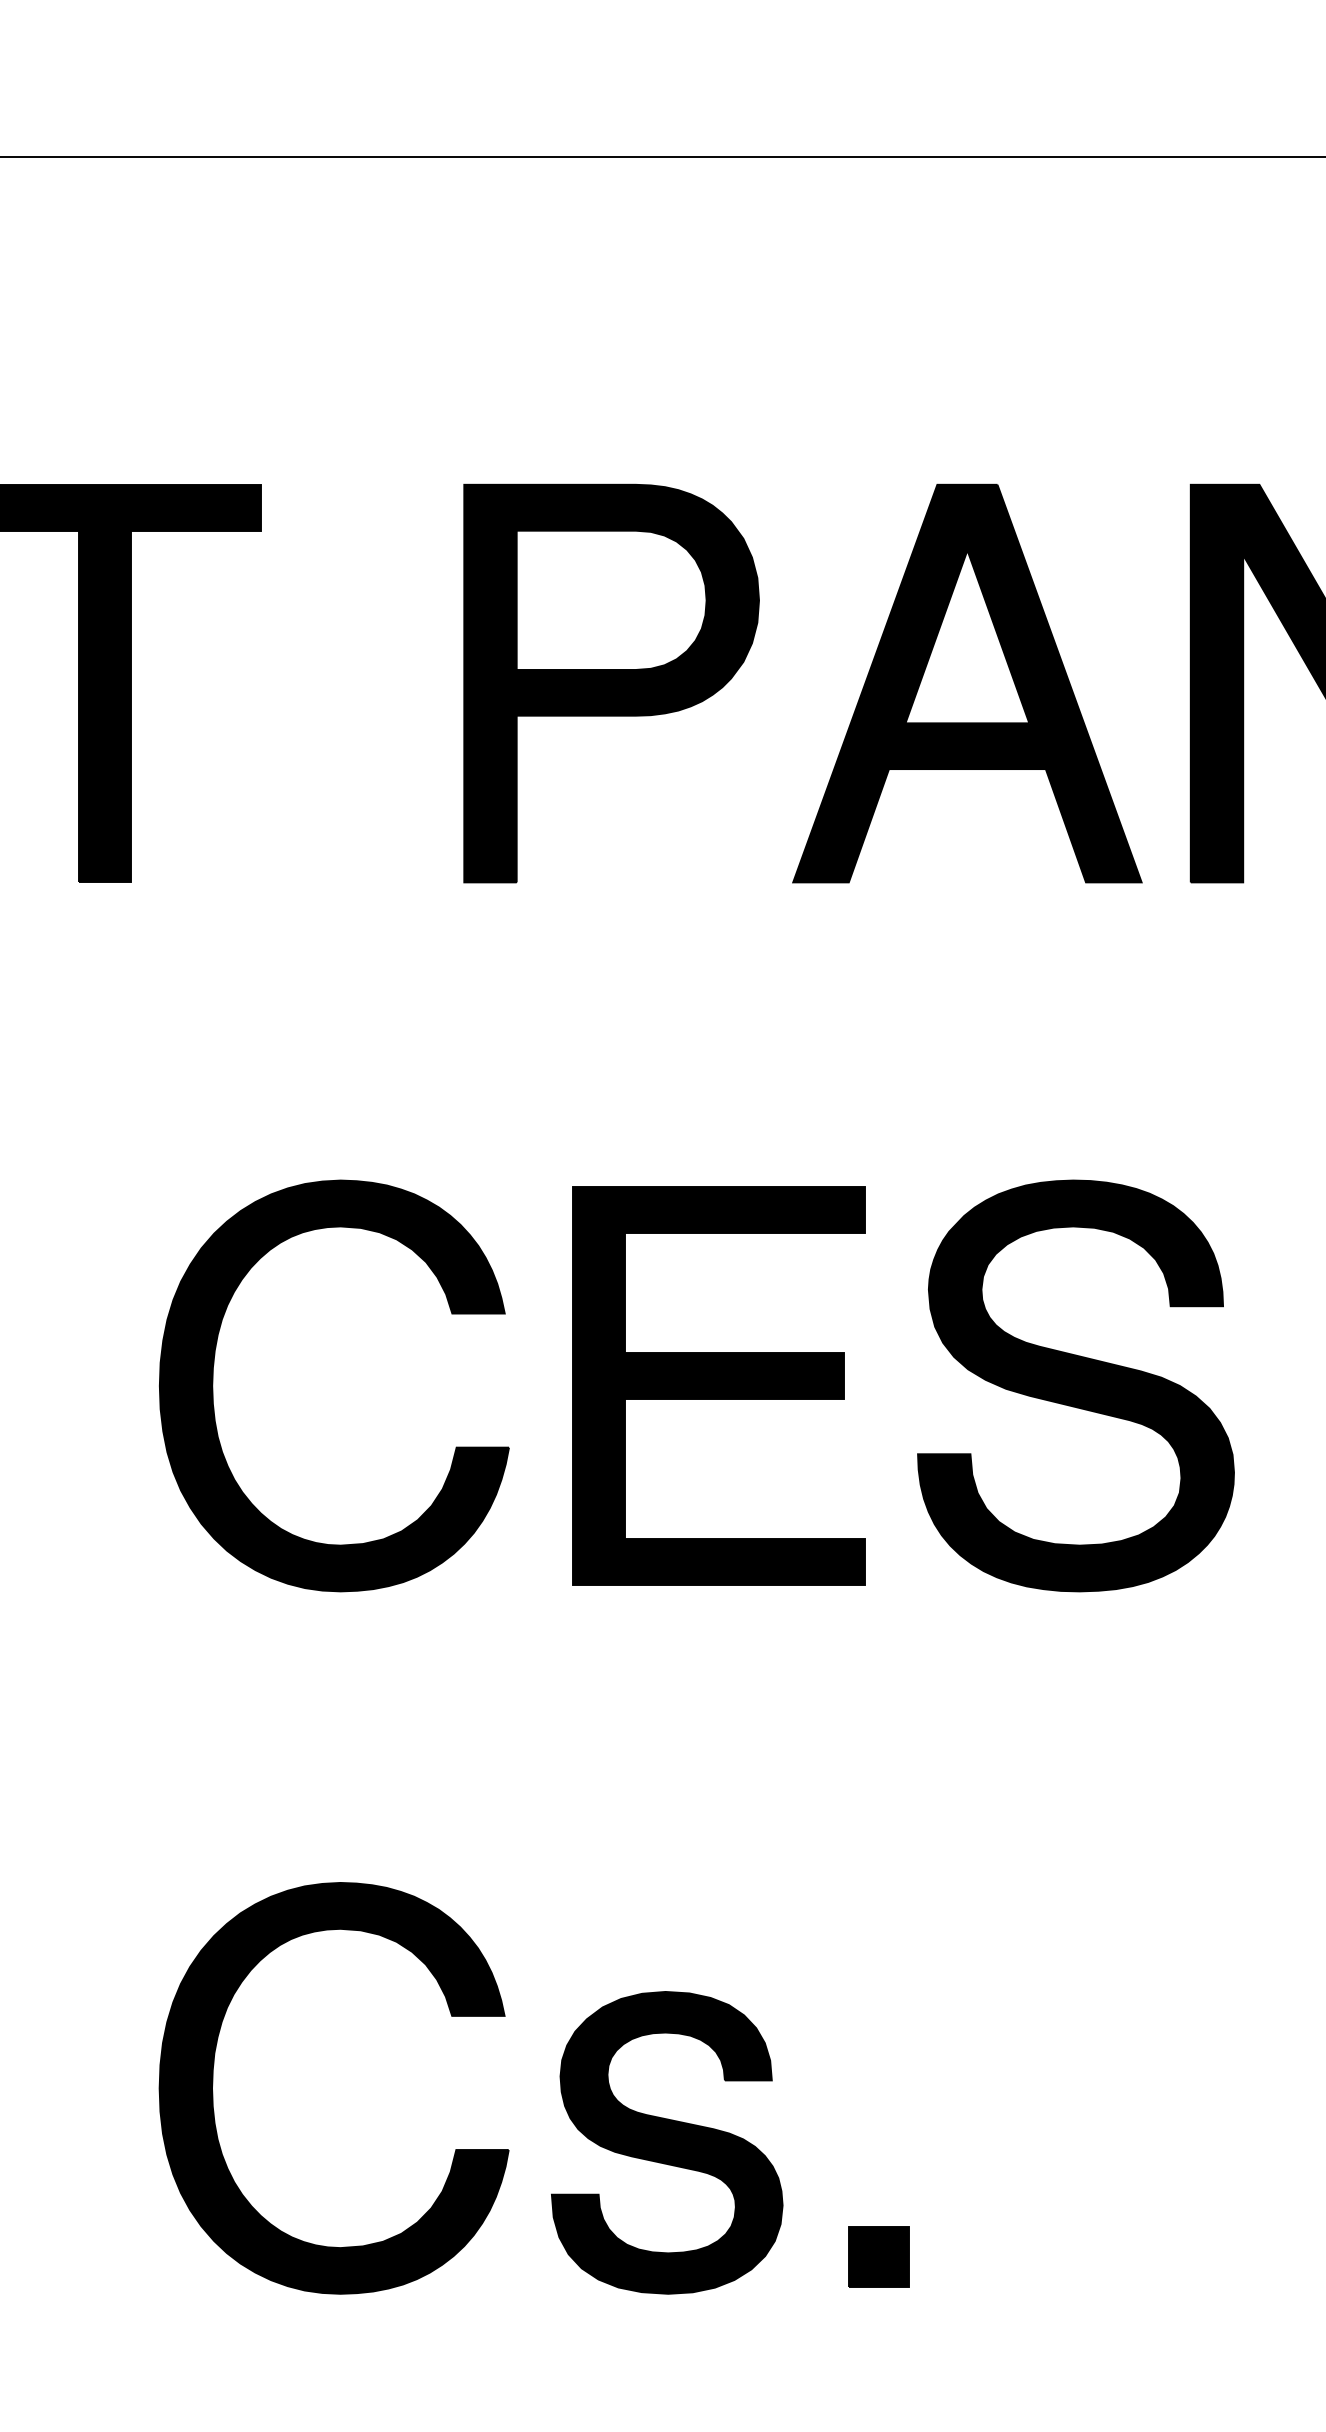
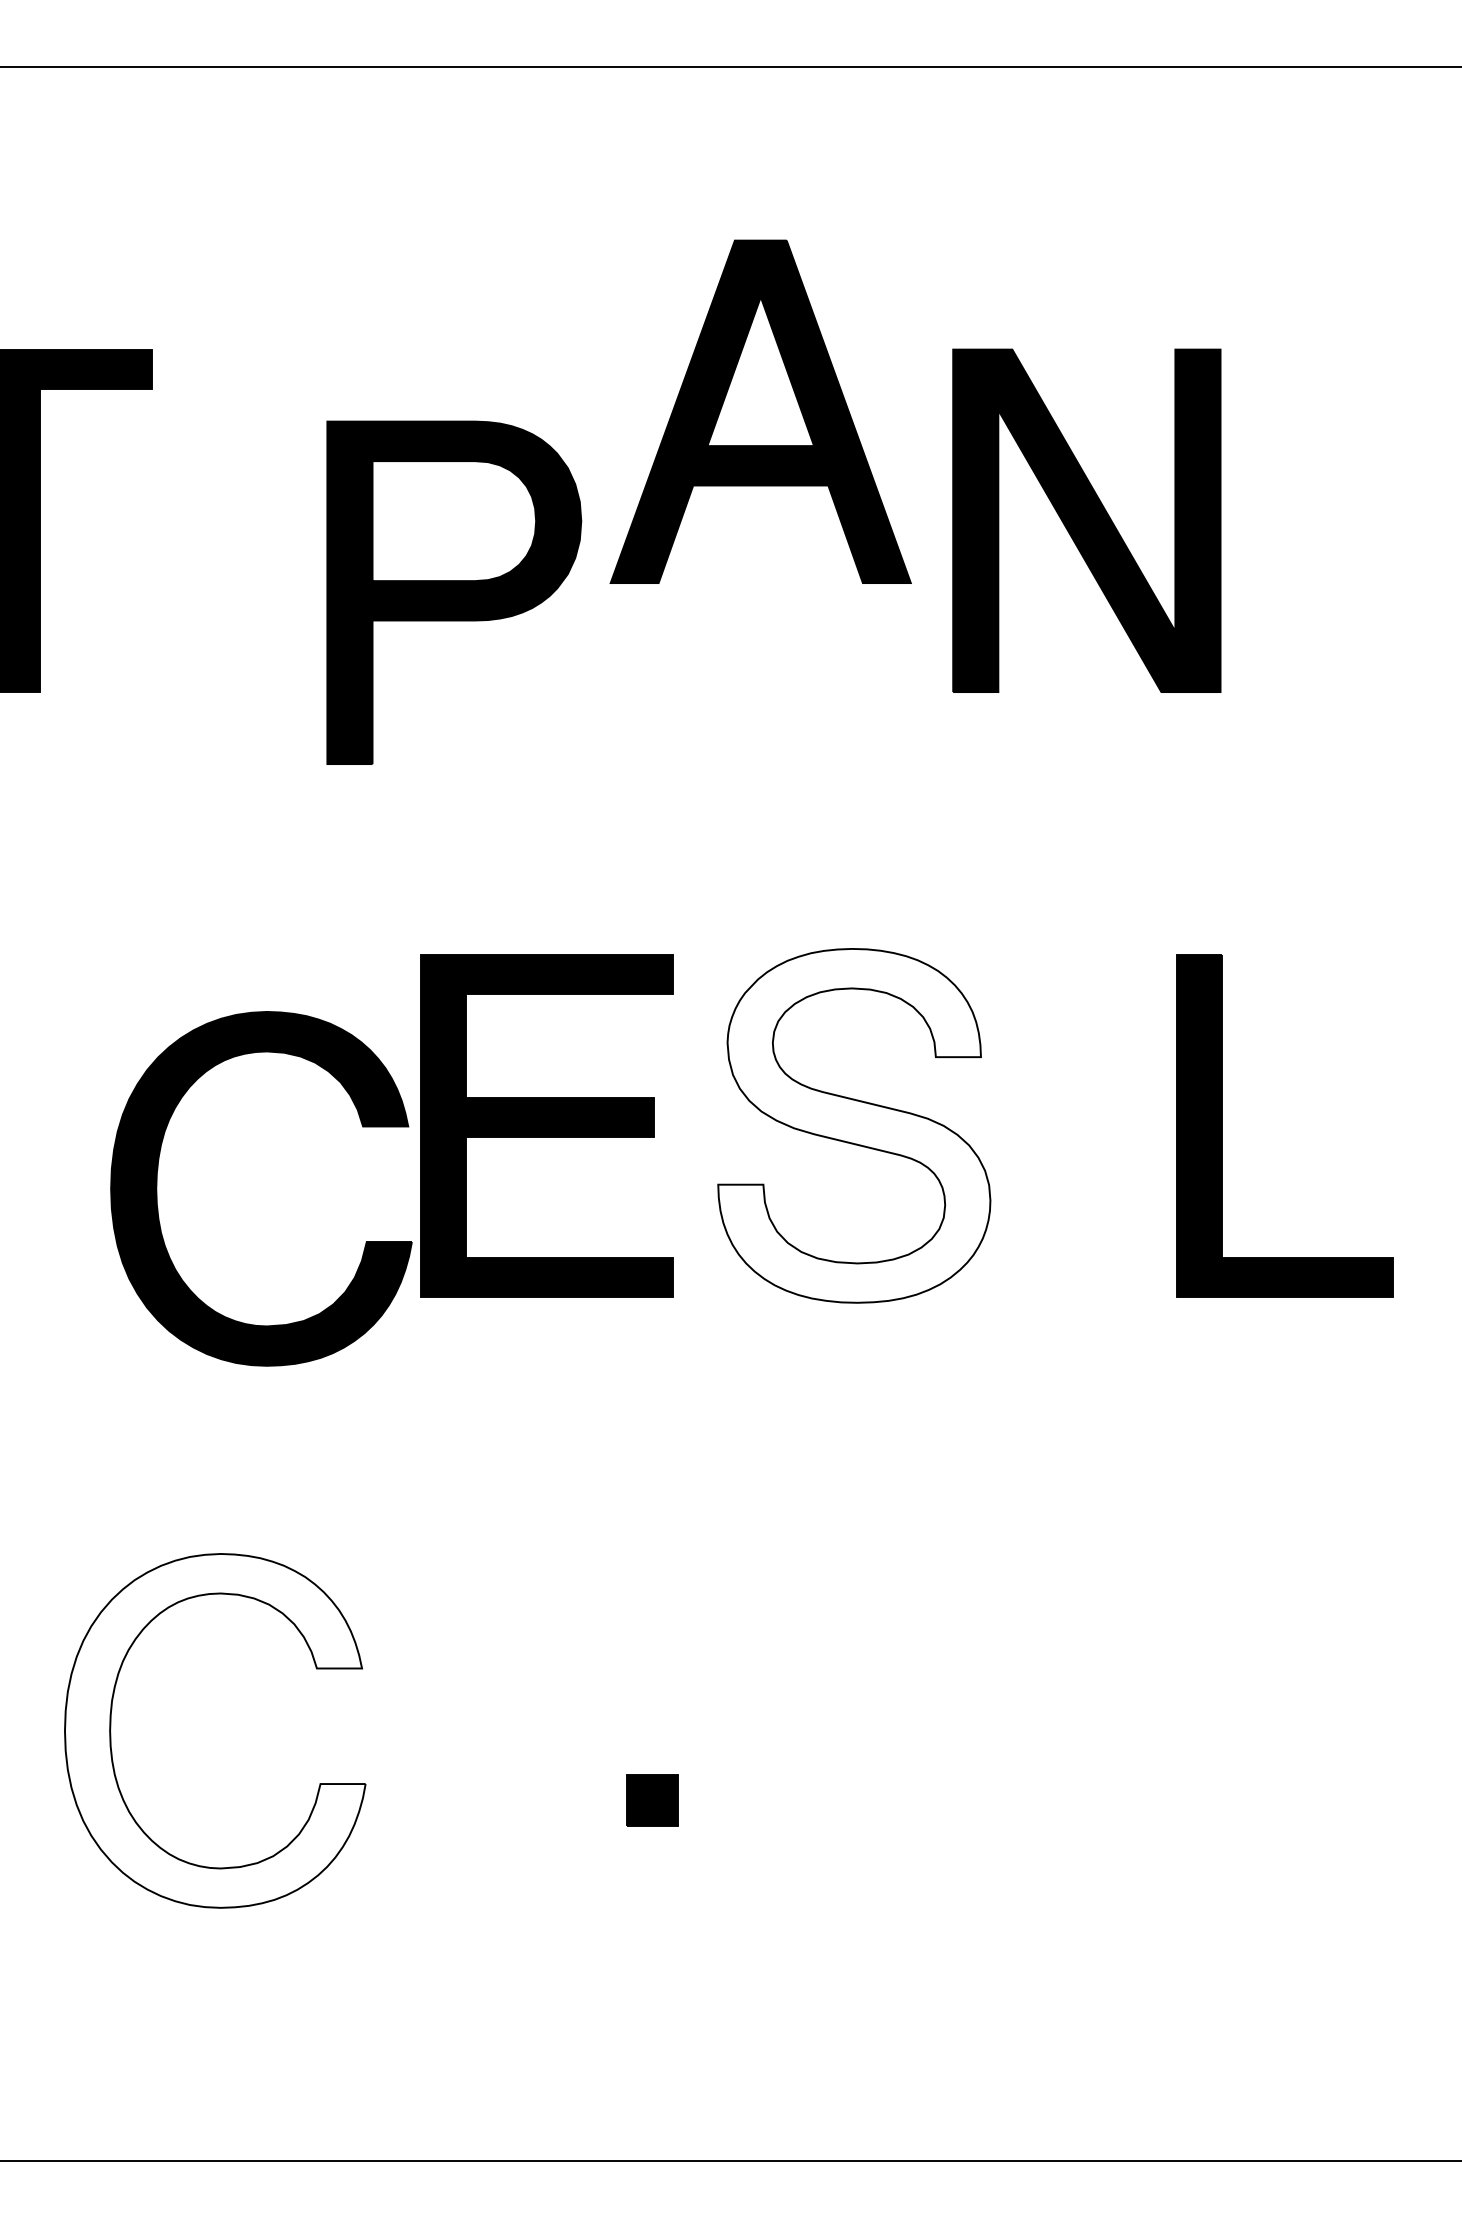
part: (611, 683) -> (454, 592), moved
part: (967, 683) -> (760, 411), moved
part: (213, 1385) -> (157, 1188), moved
fill: (1076, 1385) -> (854, 1125), removed
fill: (333, 2087) -> (214, 1730), removed
part: (667, 2142) -> (502, 1777), removed
part: (878, 2257) -> (652, 1800), moved

